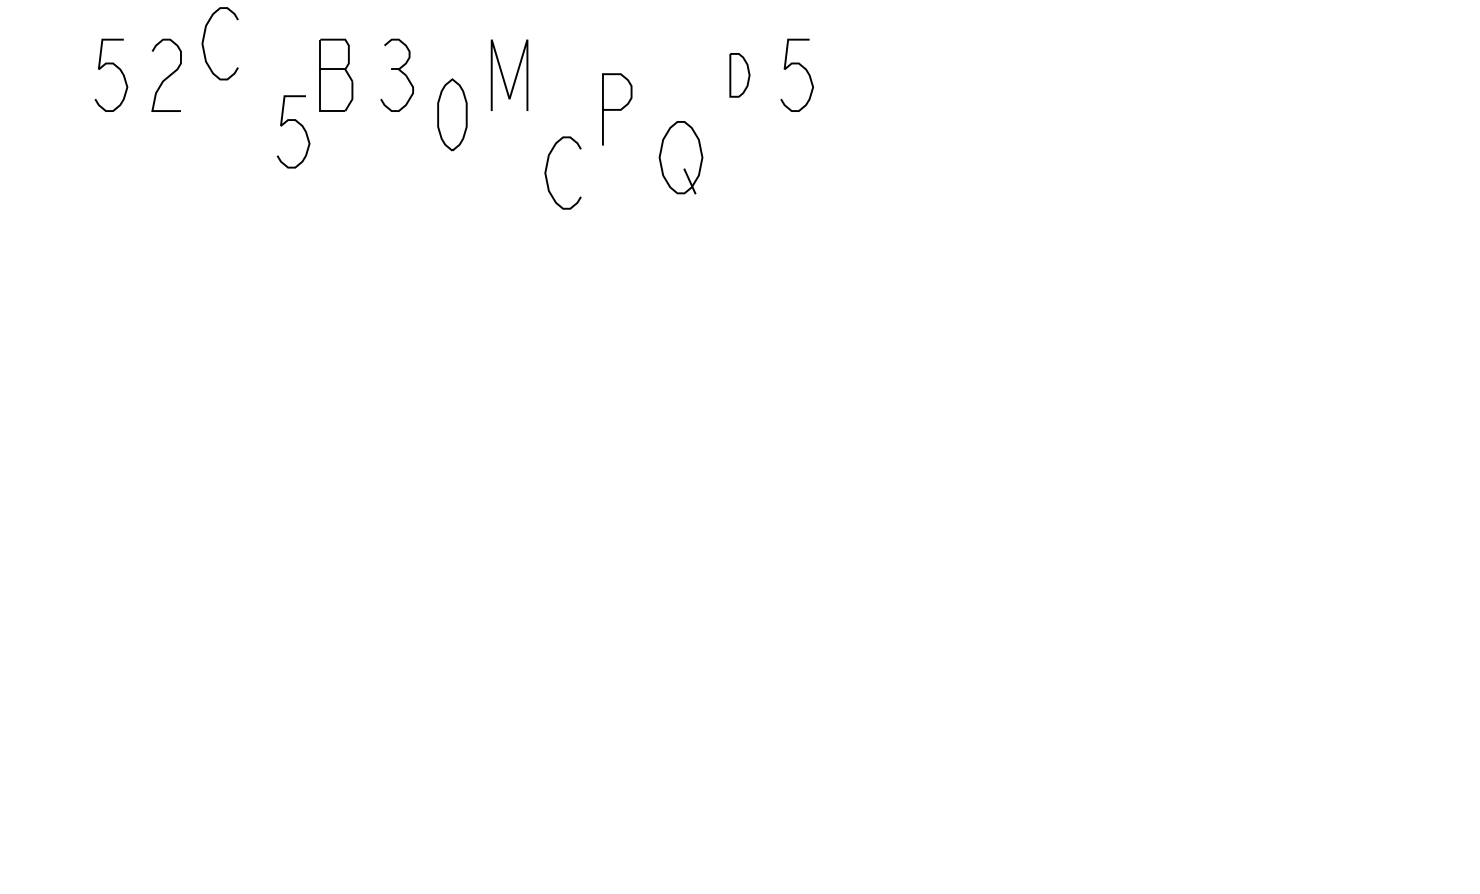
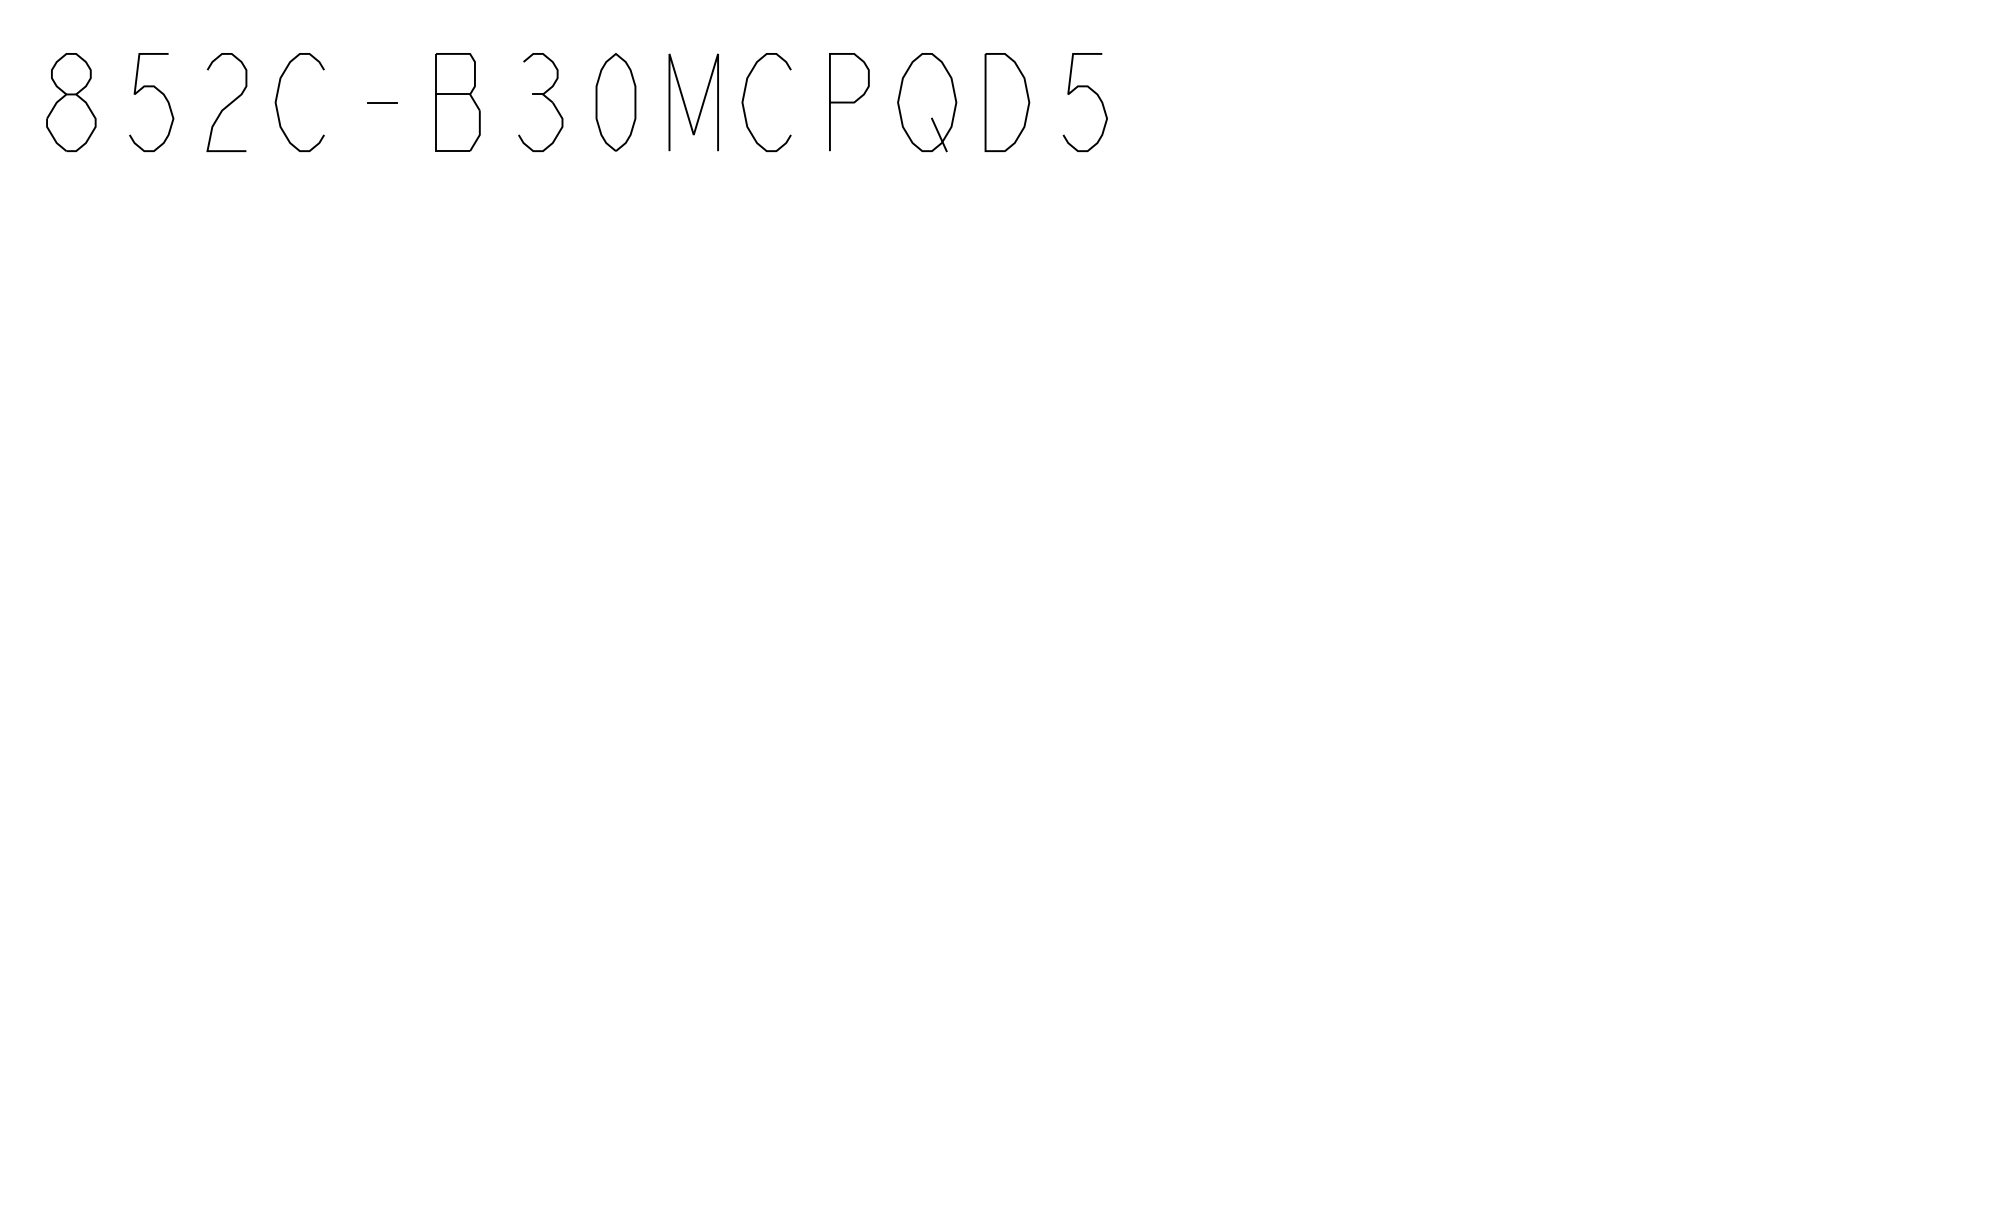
curve: (203, 41) -> (277, 99), moved
part: (52, 75) -> (71, 102), added
line: (280, 75) -> (382, 102), added
part: (740, 75) -> (1007, 102), size x1.67
curve: (617, 109) -> (849, 102), moved
part: (452, 115) -> (615, 102), moved
curve: (299, 124) -> (407, 169), removed
part: (681, 157) -> (927, 102), moved
curve: (546, 170) -> (744, 98), moved

